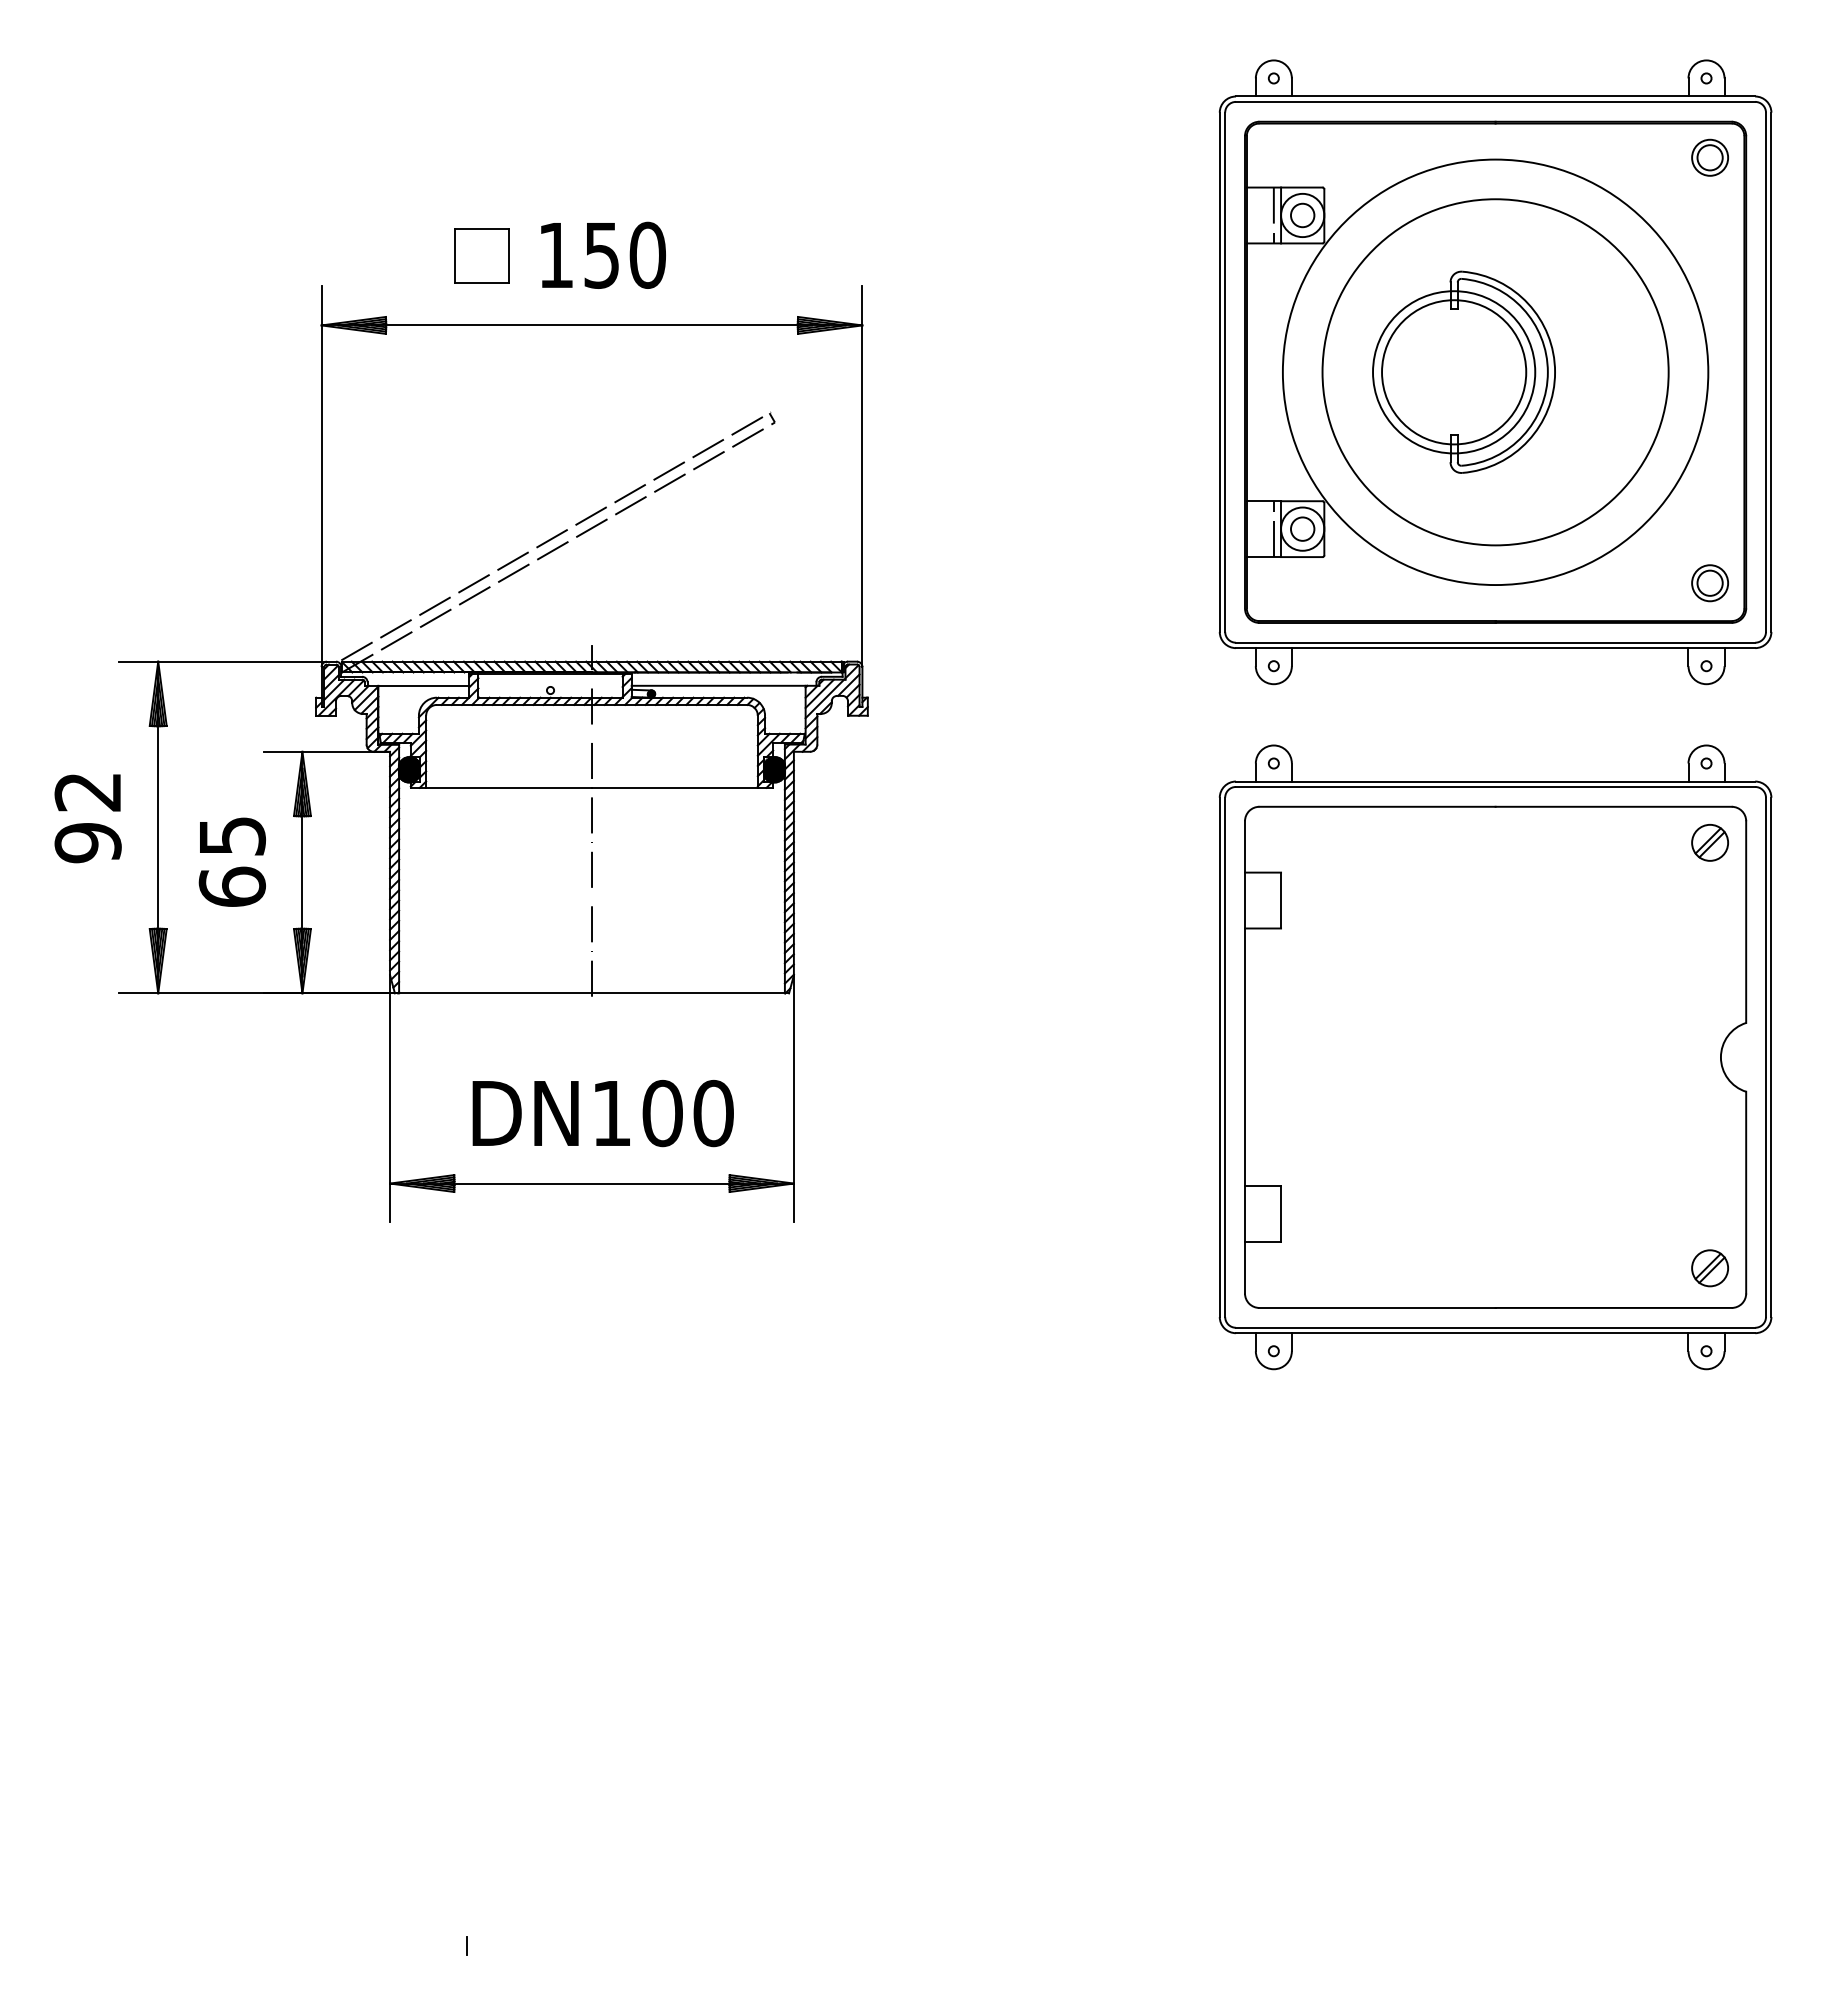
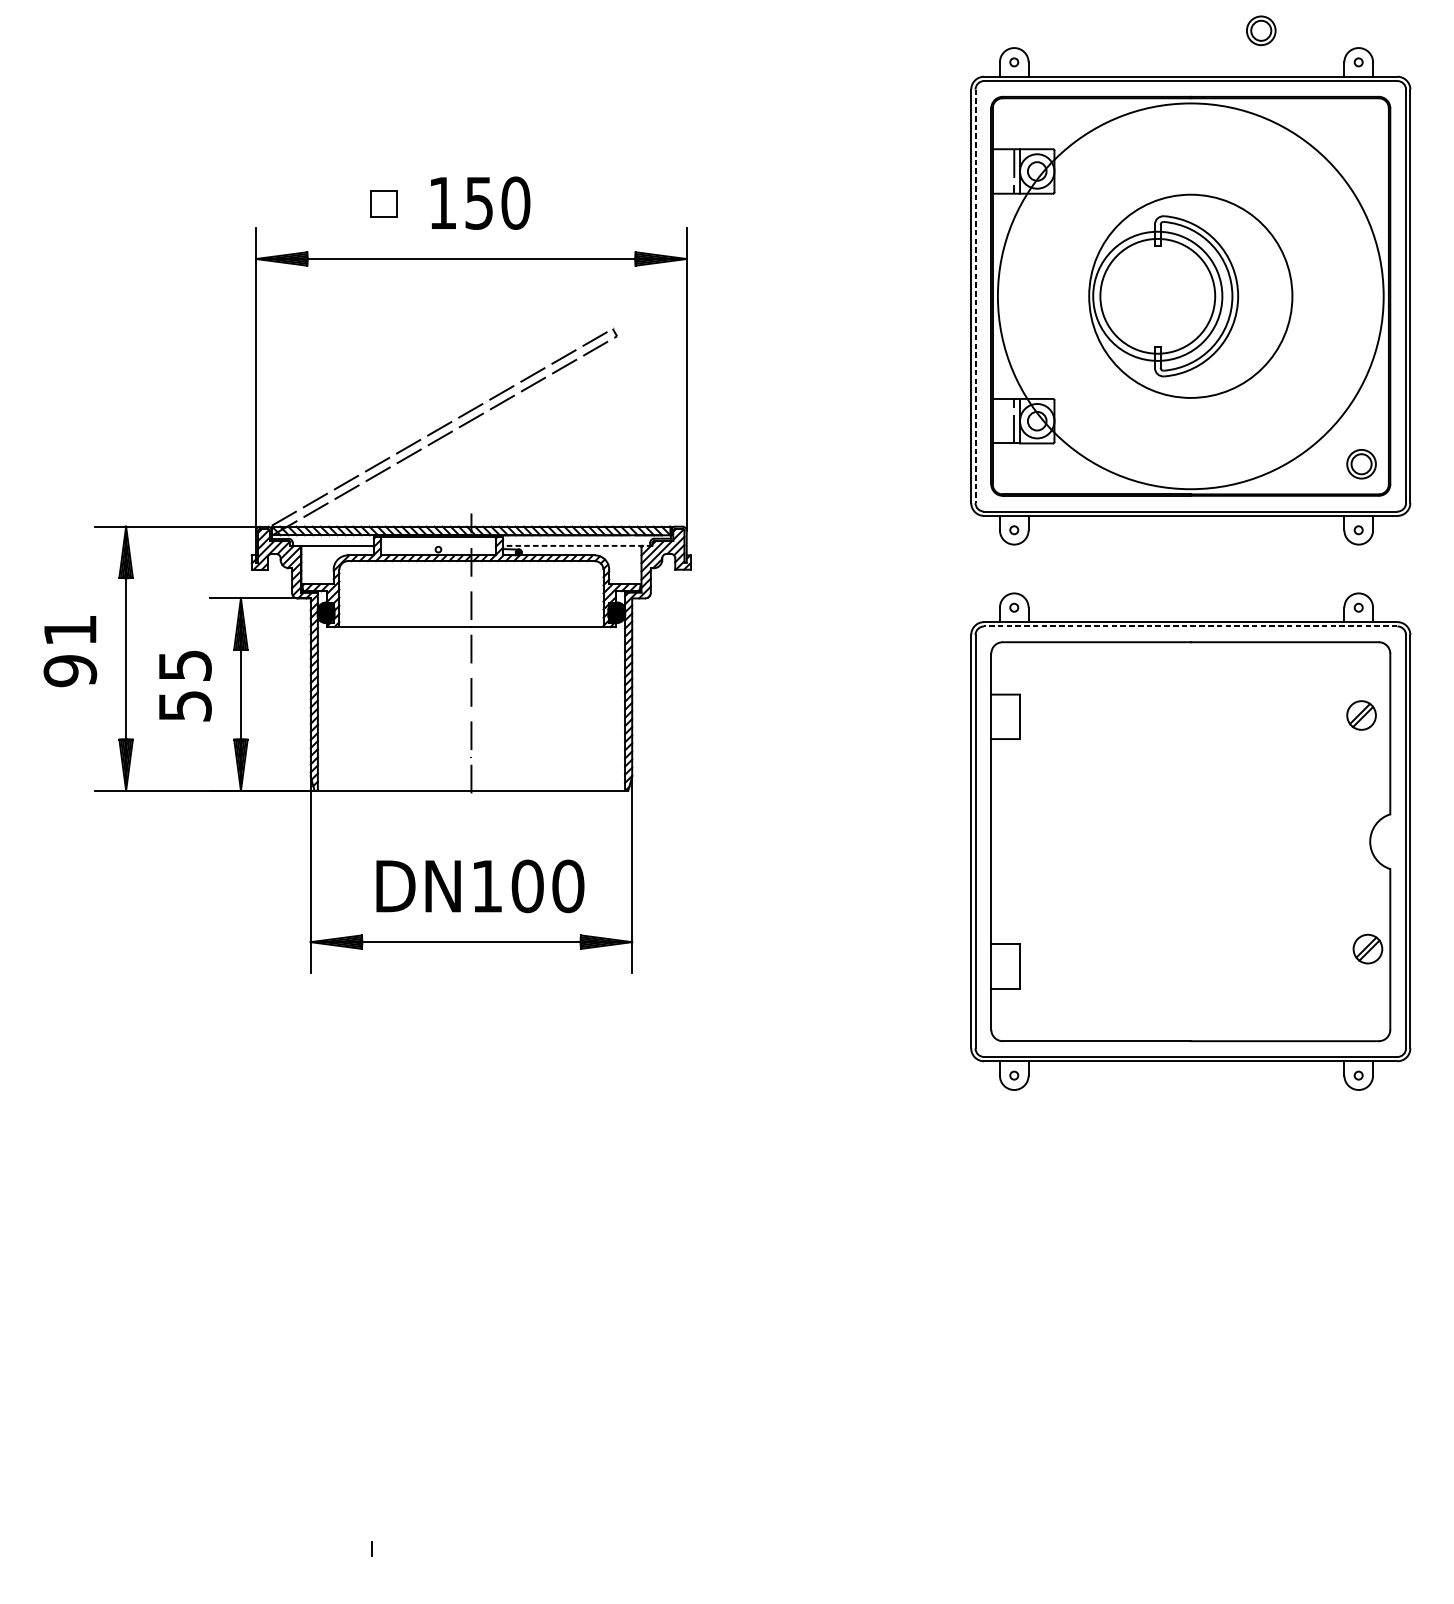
part: (1709, 157) -> (1260, 30), moved
part: (481, 255) -> (383, 203), size x0.6
line: (1225, 372) -> (975, 296), solid -> dashed
circle: (1495, 372) -> (1190, 296), size x0.6
circle: (1495, 372) -> (1190, 296), size x1.4
line: (725, 685) -> (577, 545), solid -> dashed
line: (1495, 786) -> (1190, 626), solid -> dashed
text: (87, 792) -> (69, 630), 92 -> 91
part: (1709, 842) -> (1361, 715), moved
text: (231, 886) -> (184, 705), 65 -> 55
part: (1709, 1268) -> (1367, 949), moved

